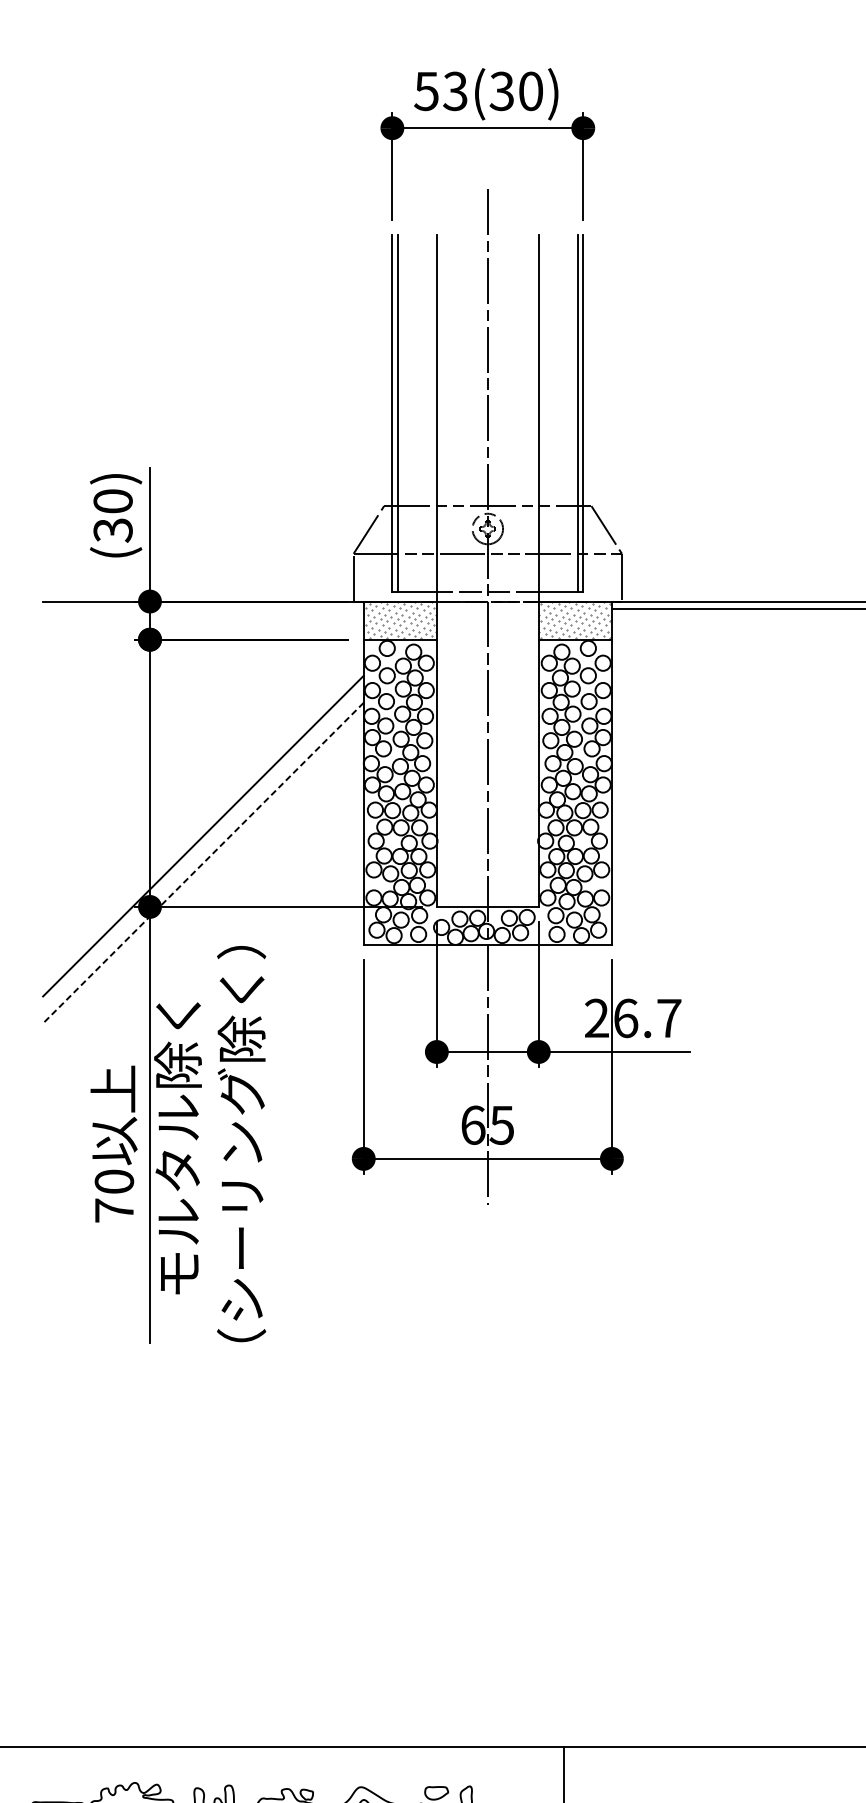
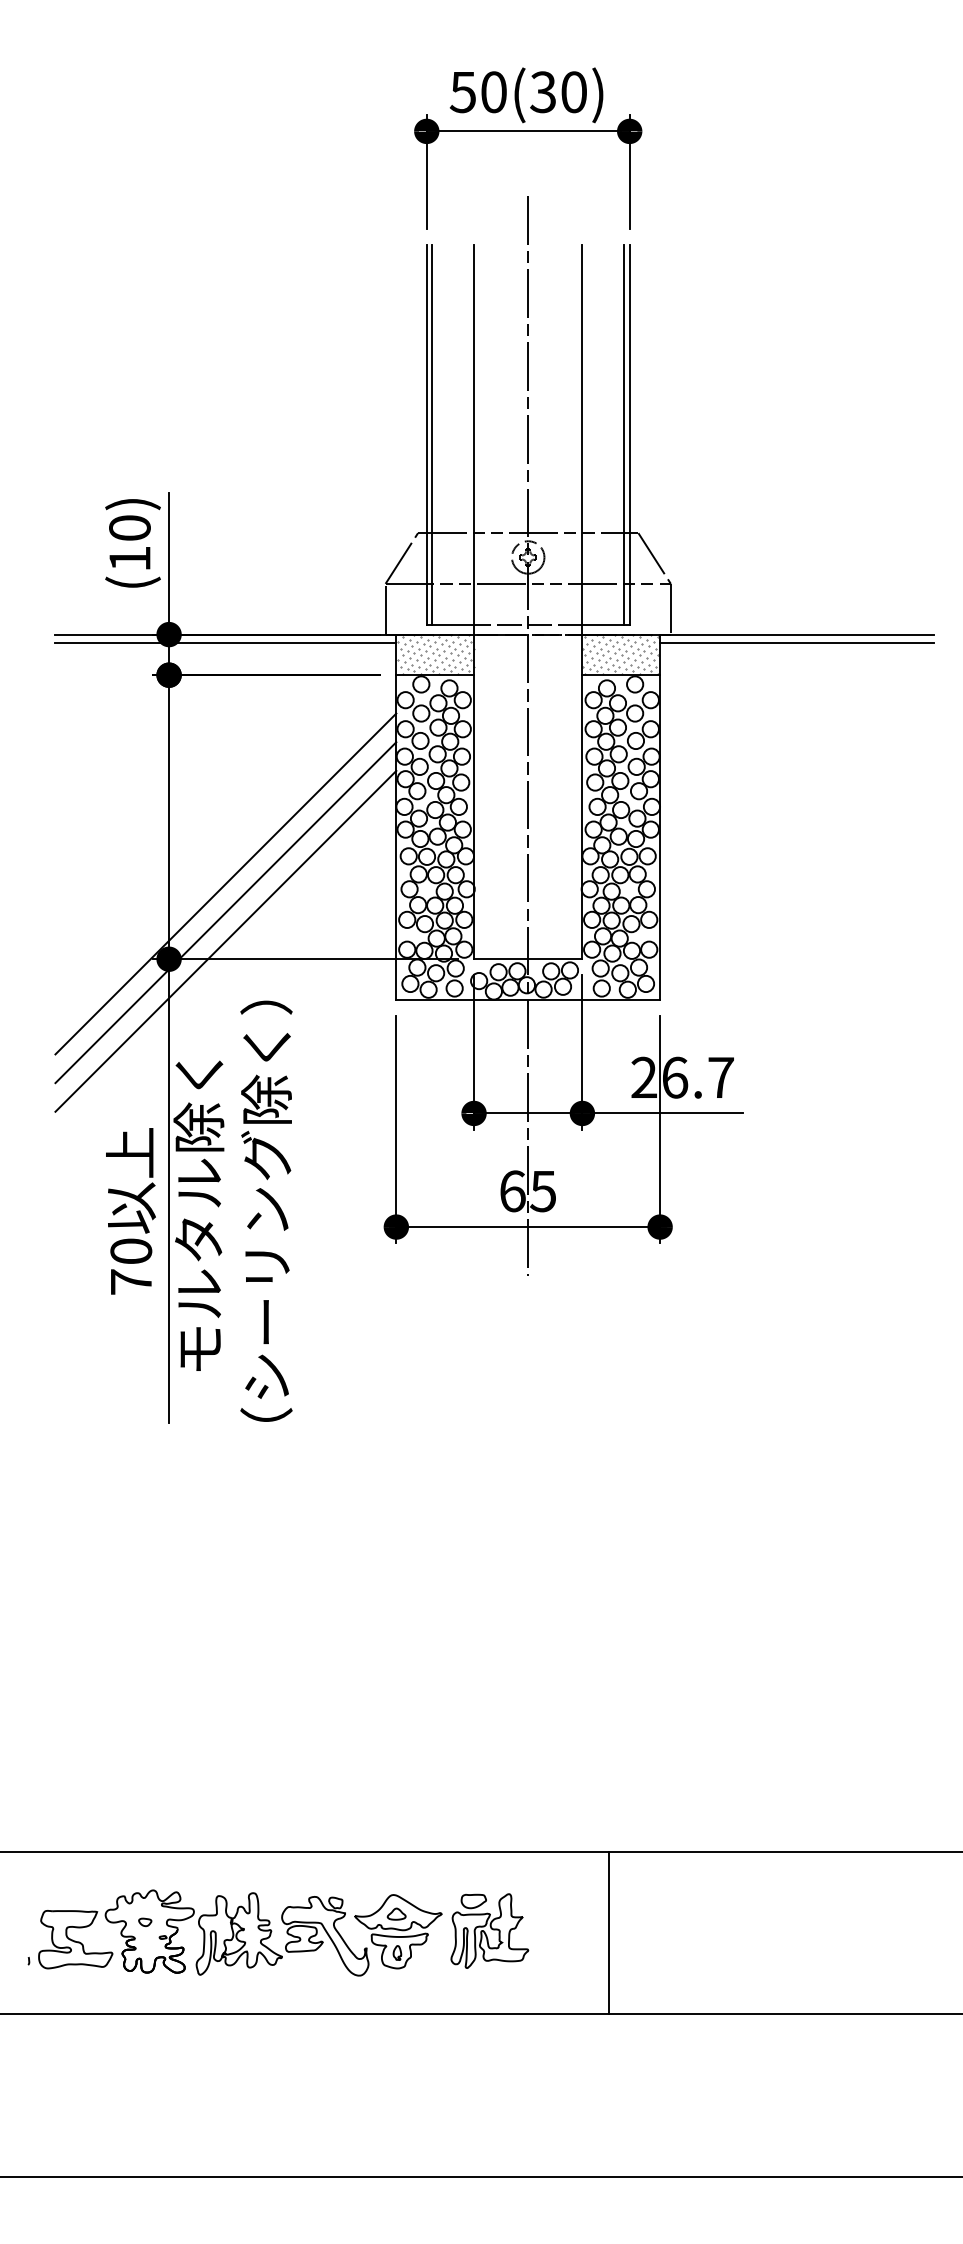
text: (455, 91) -> (493, 92), 53(30) -> 50(30)
text: (112, 530) -> (129, 559), (30) -> (10)
line: (203, 608) -> (225, 642), added
line: (203, 863) -> (225, 913), dashed -> solid
line: (203, 889) -> (225, 940), added

